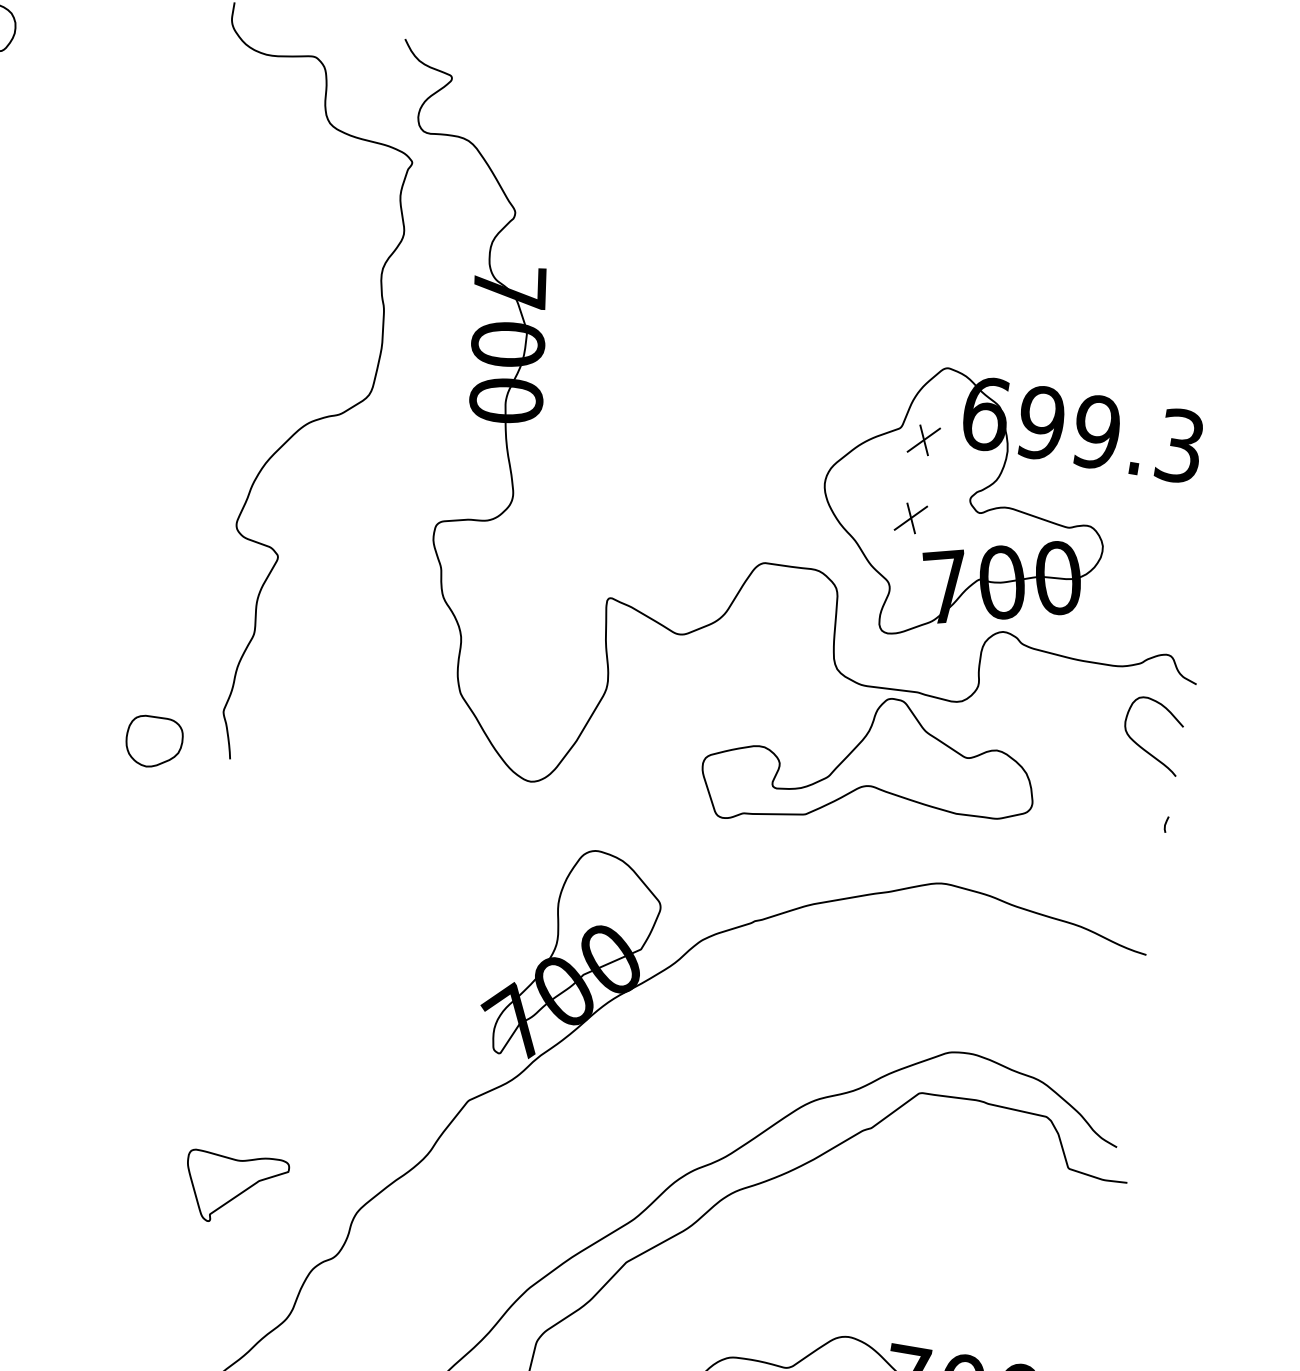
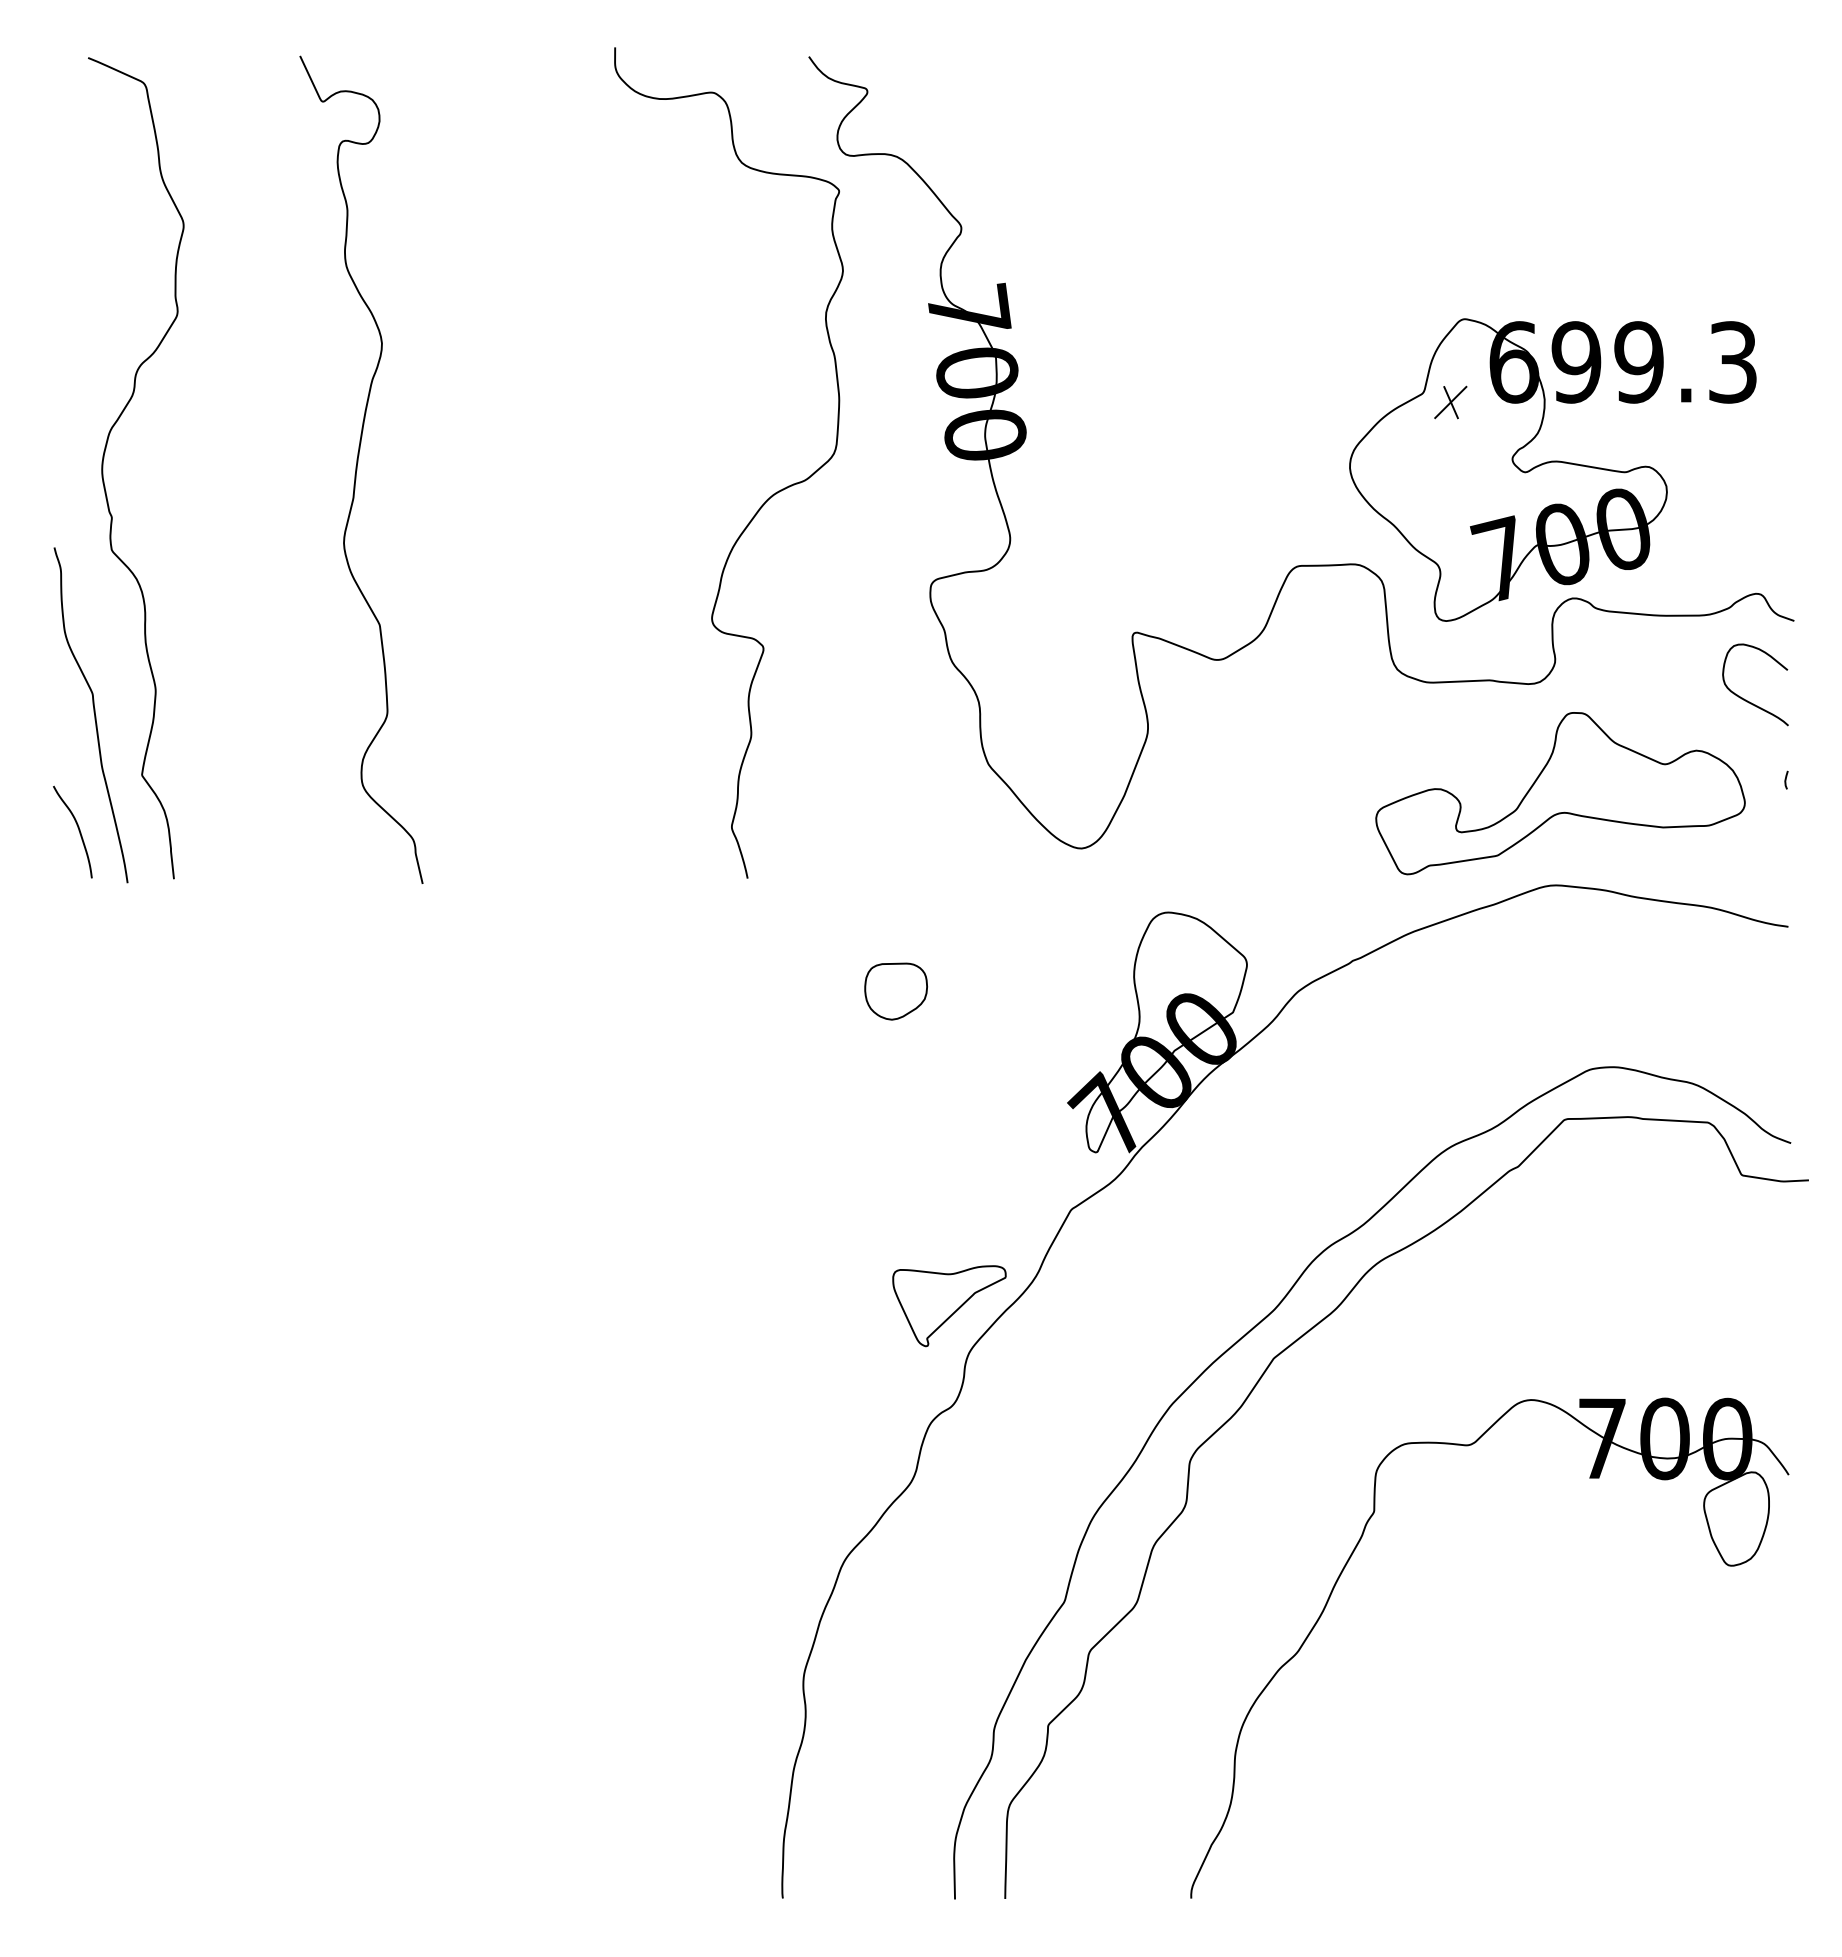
part: (910, 518) -> (1450, 490), removed
part: (153, 742) -> (895, 991), moved
part: (870, 768) -> (1560, 793), moved
part: (234, 1189) -> (949, 1306), moved

